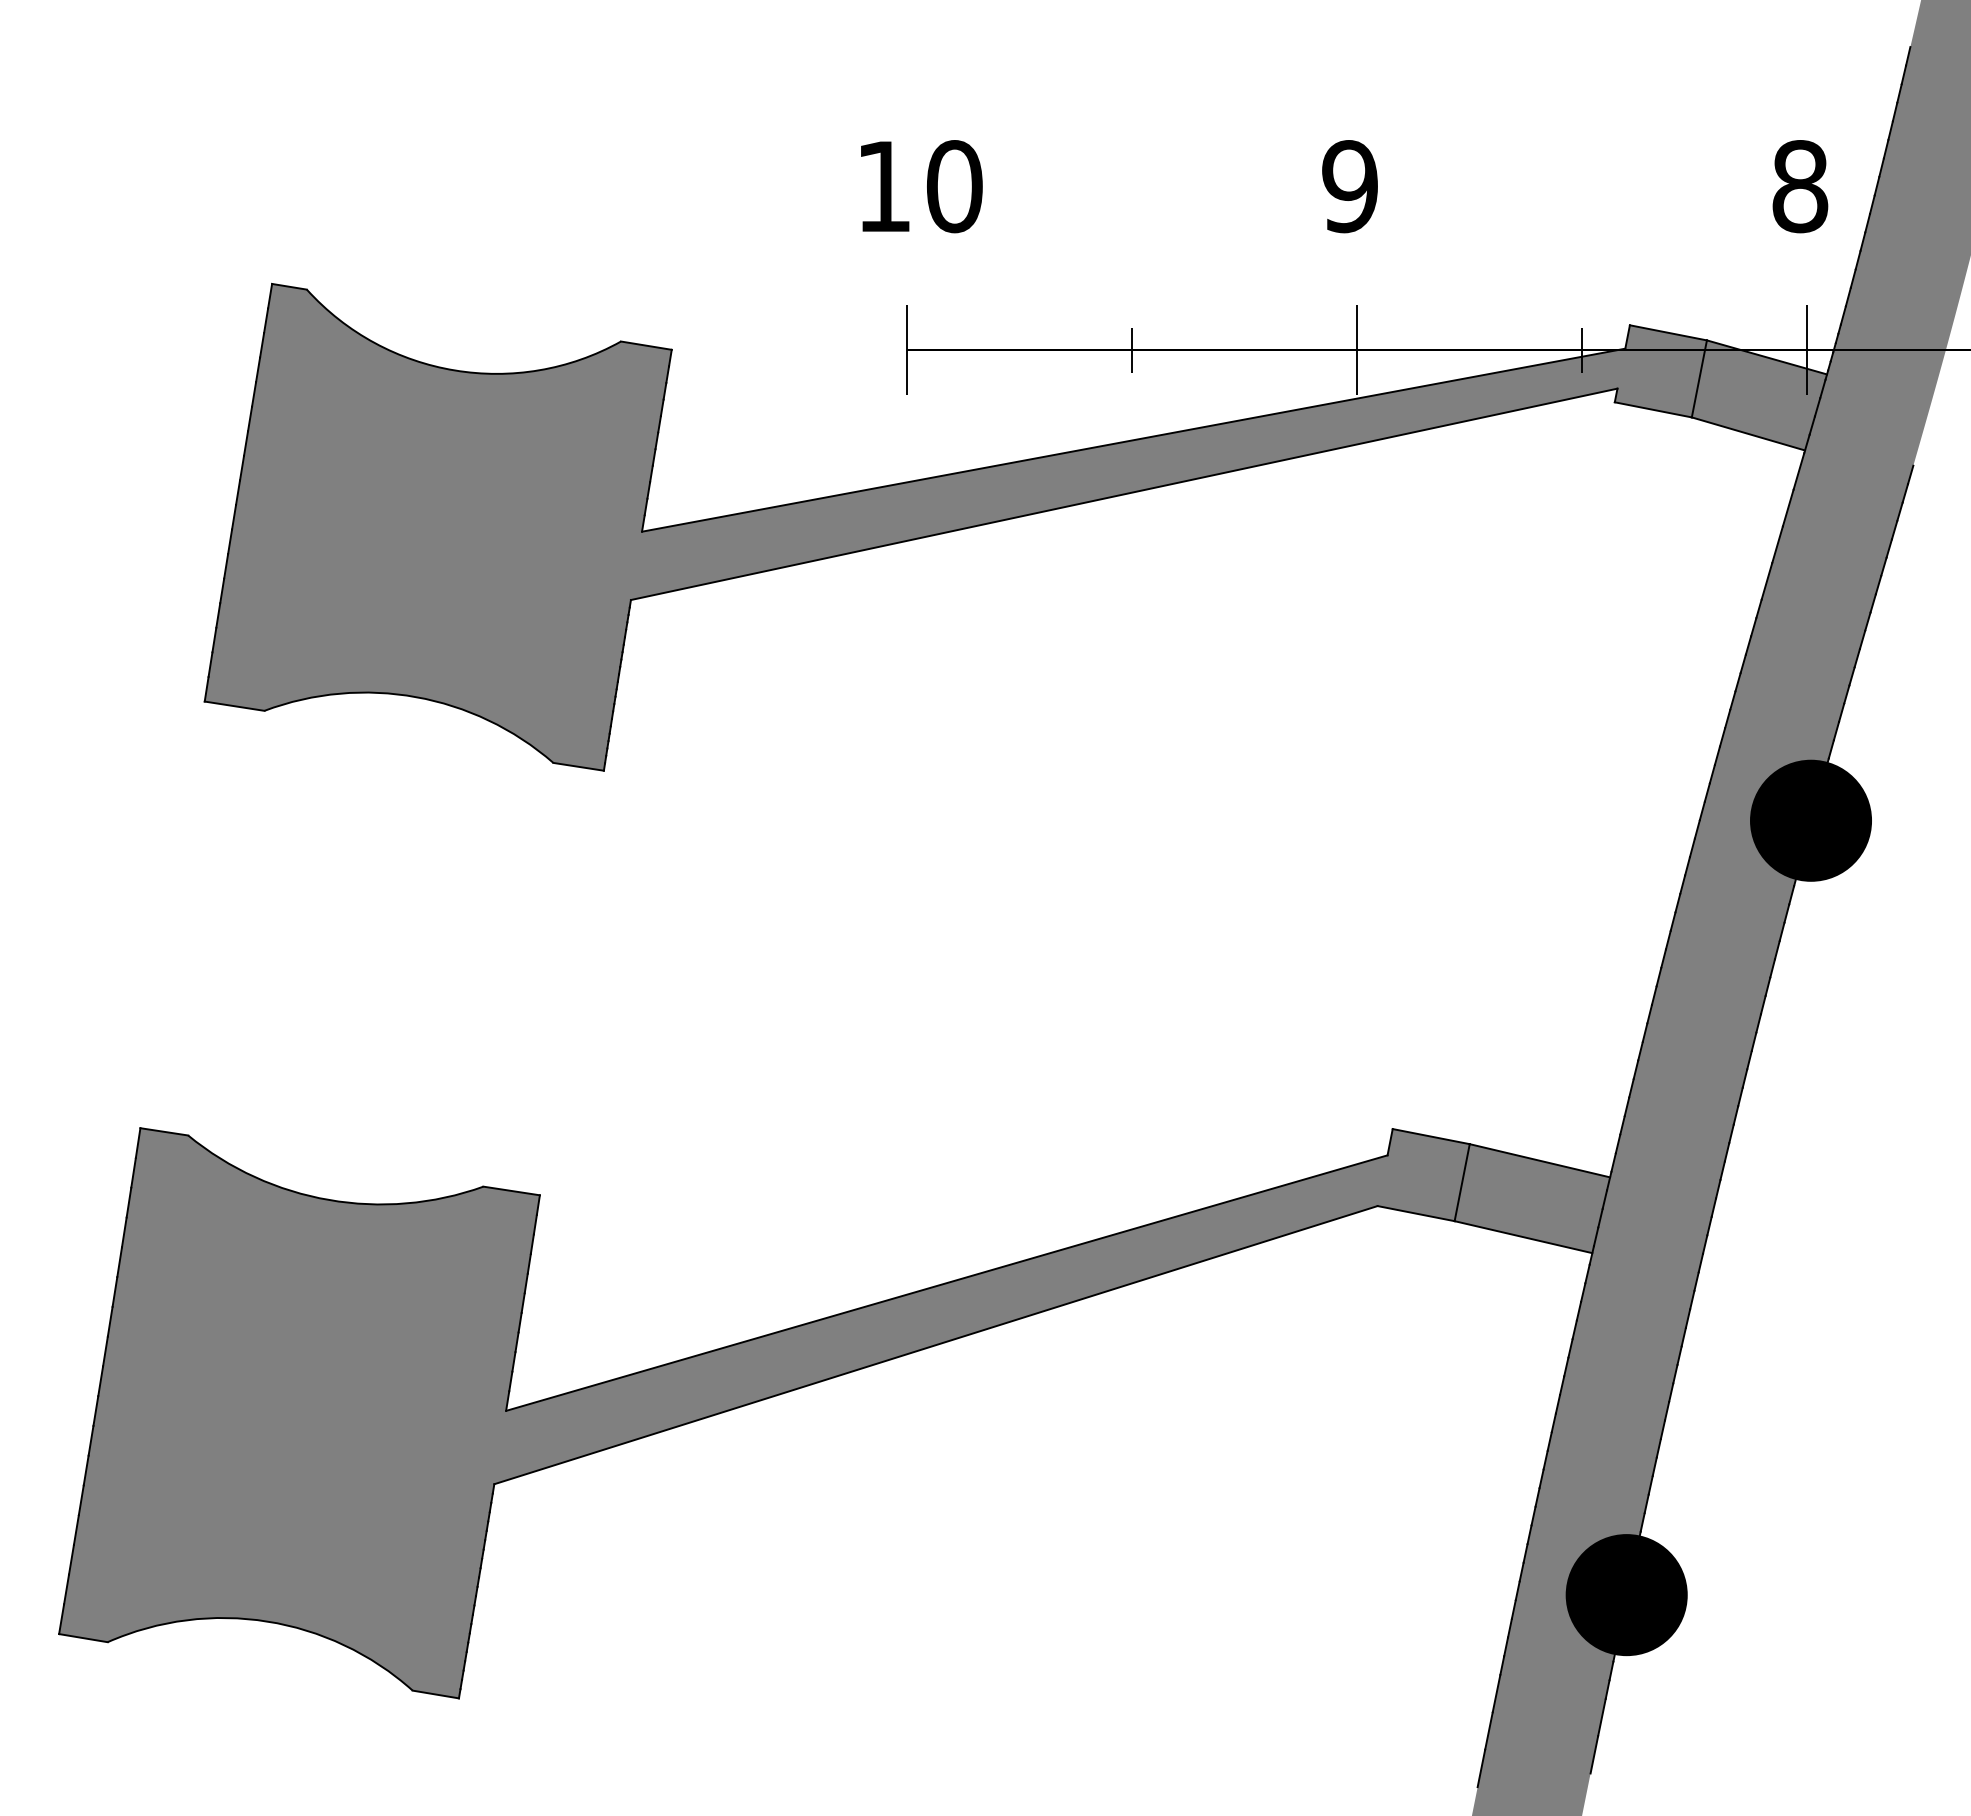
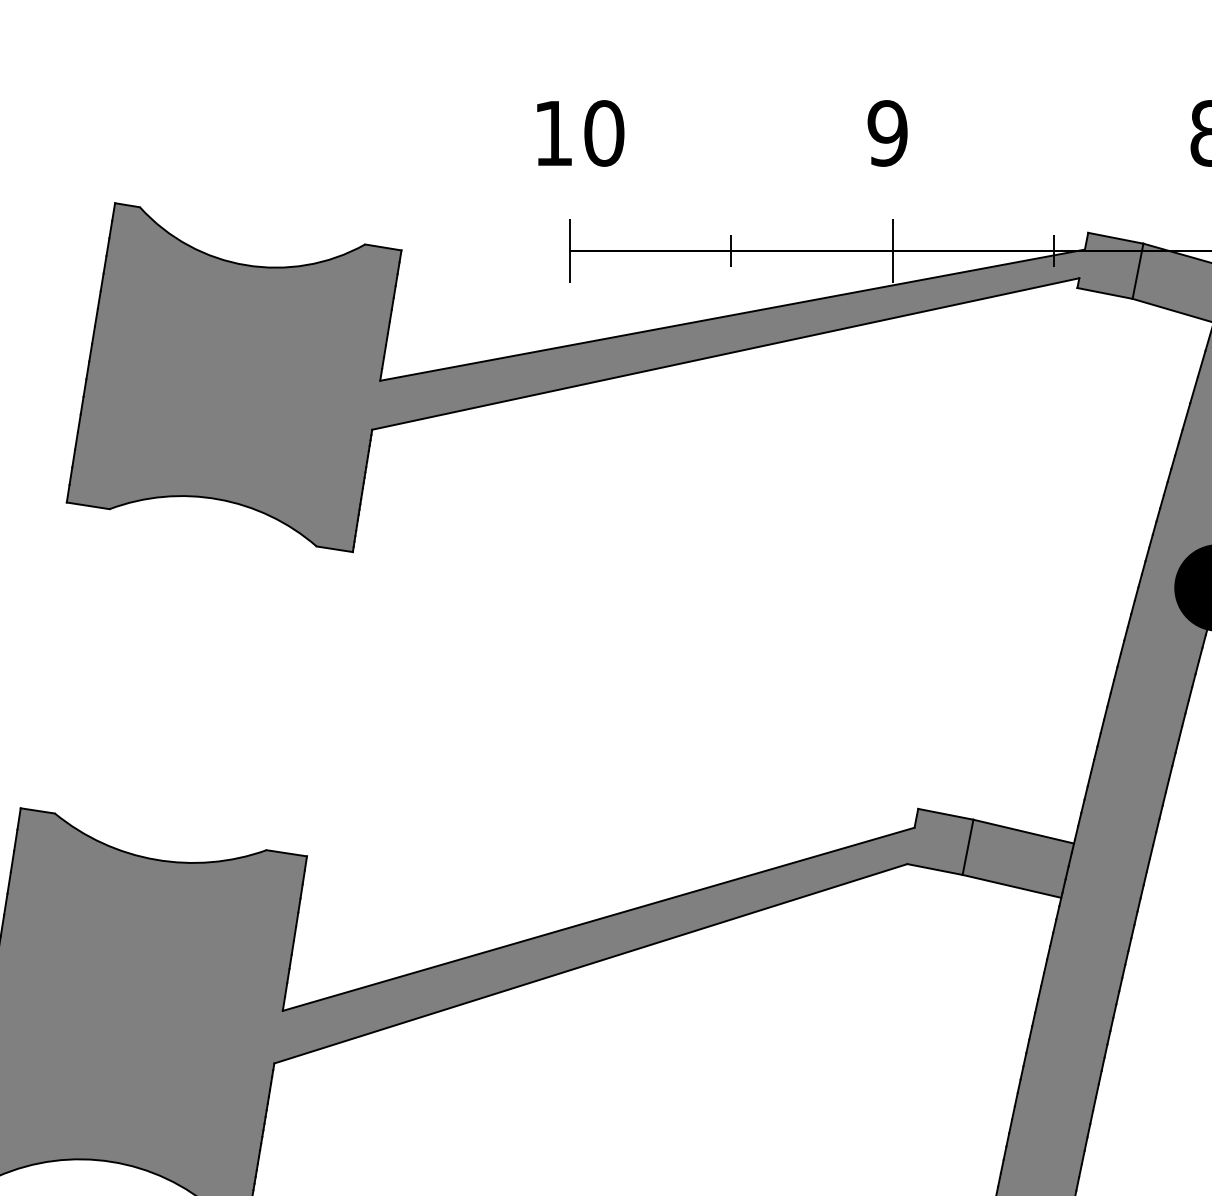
fill: (1626, 1595) -> (1085, 1143), removed

